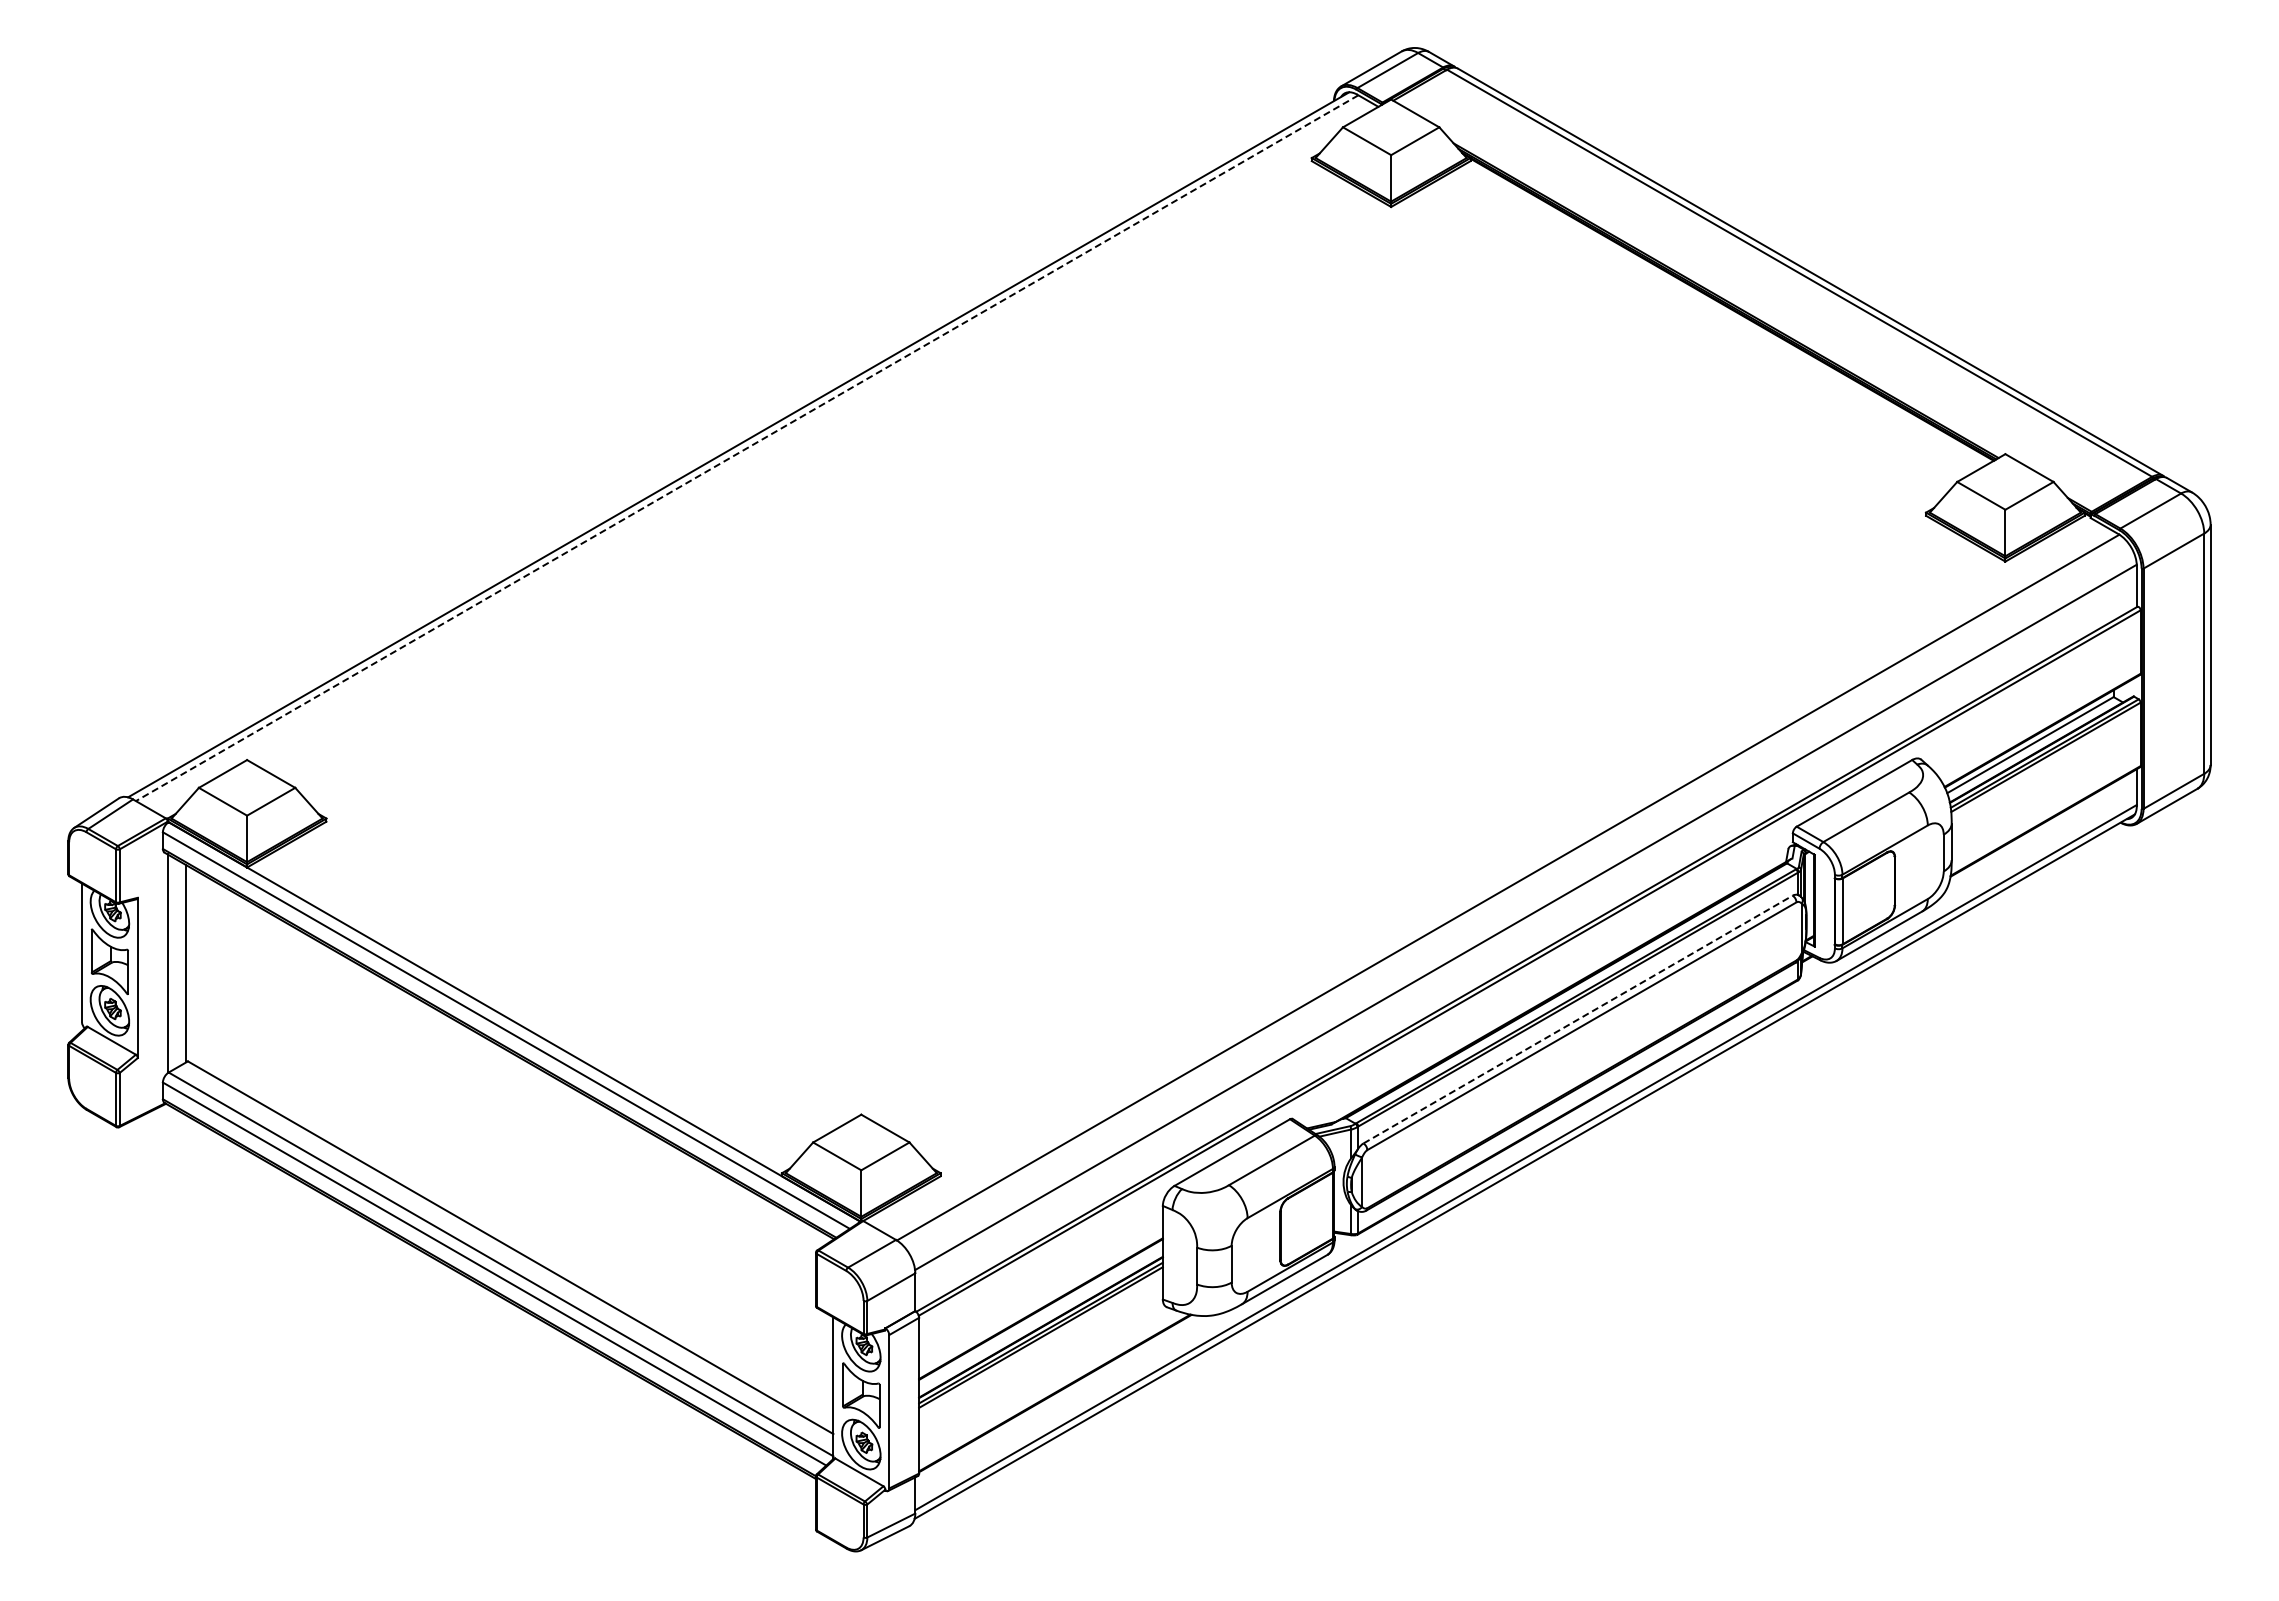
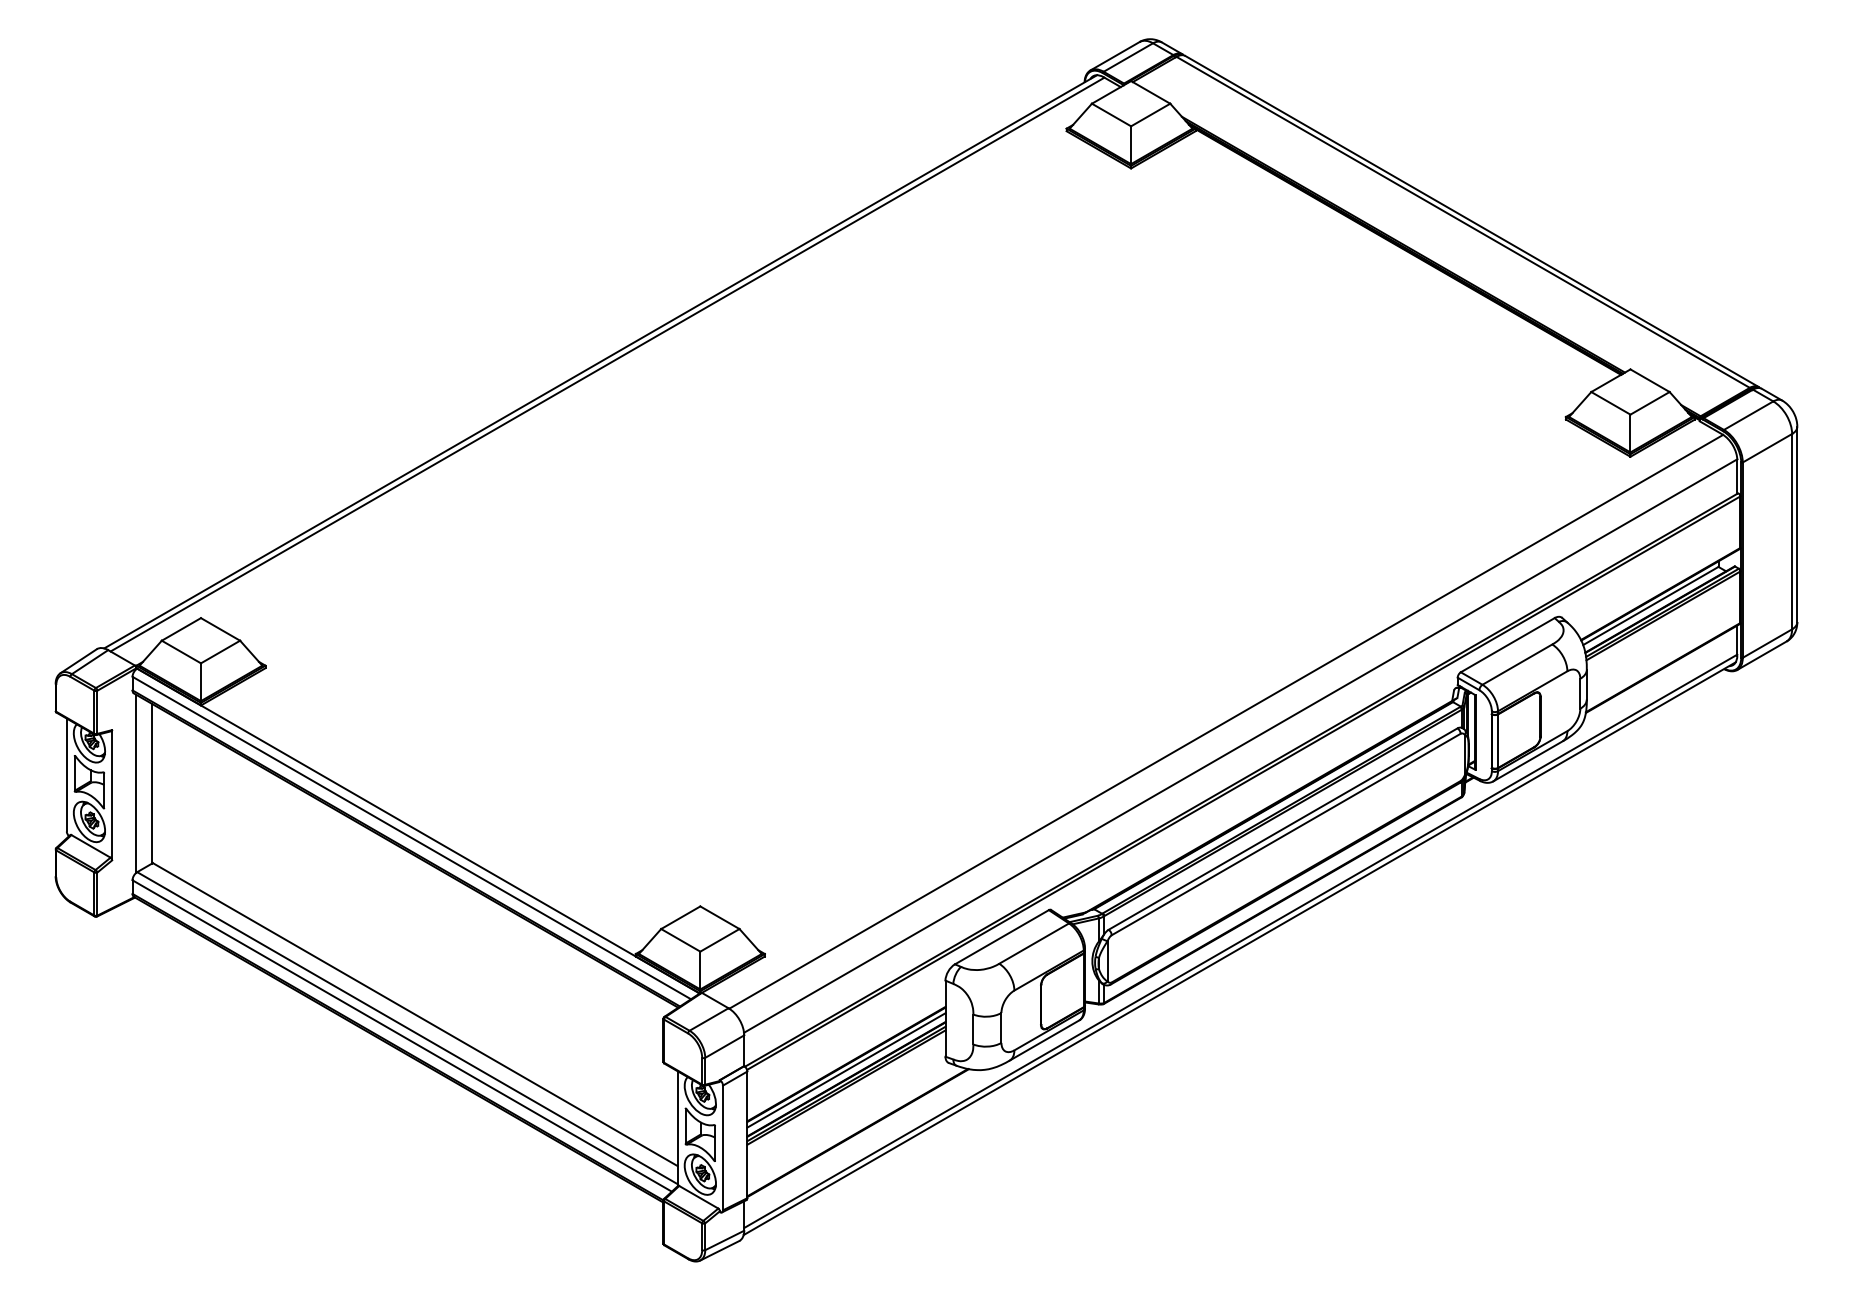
line: (747, 448) -> (607, 364), dashed -> solid
line: (1578, 1019) -> (1283, 829), dashed -> solid
line: (1040, 1316) -> (846, 1070), added

